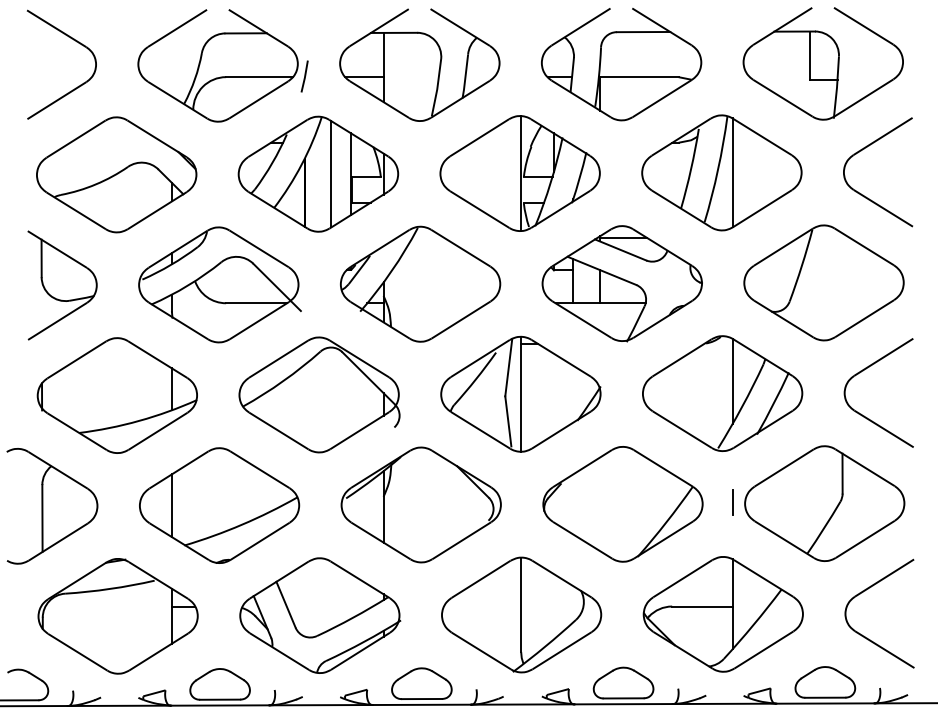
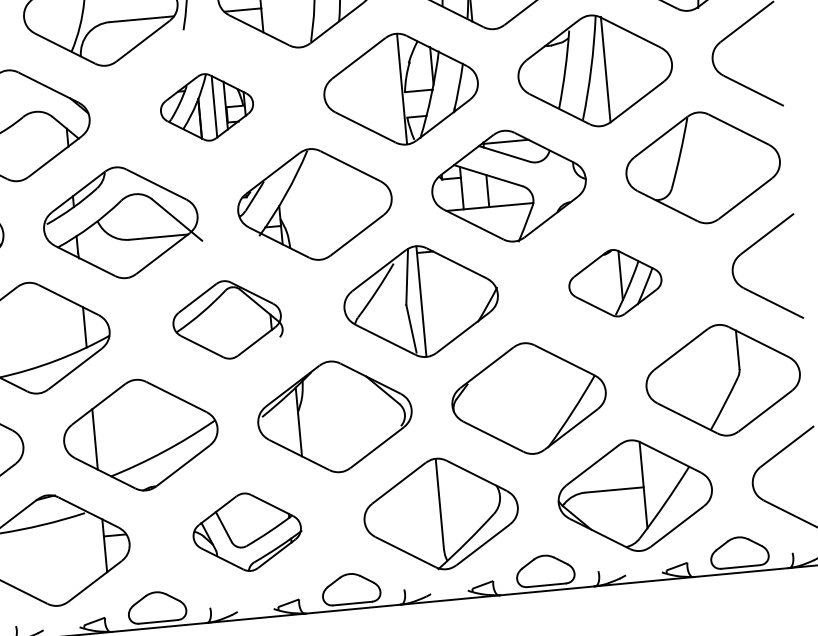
part: (318, 173) -> (207, 106), size x0.6
part: (722, 393) -> (615, 283), size x0.6
part: (319, 394) -> (227, 319), size x0.7
line: (732, 502) -> (634, 387), removed
part: (320, 615) -> (247, 532), size x0.7

